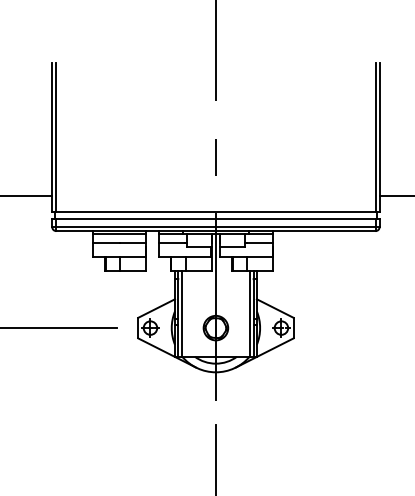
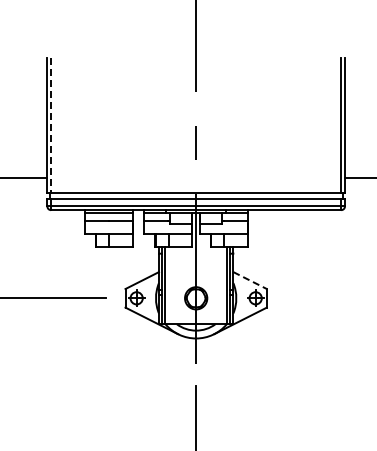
line: (56, 137) -> (51, 125), solid -> dashed
line: (275, 308) -> (250, 280), solid -> dashed

